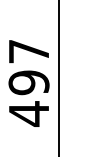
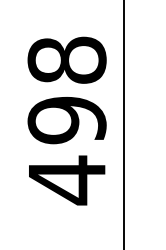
text: (28, 51) -> (66, 60), 497 -> 498

